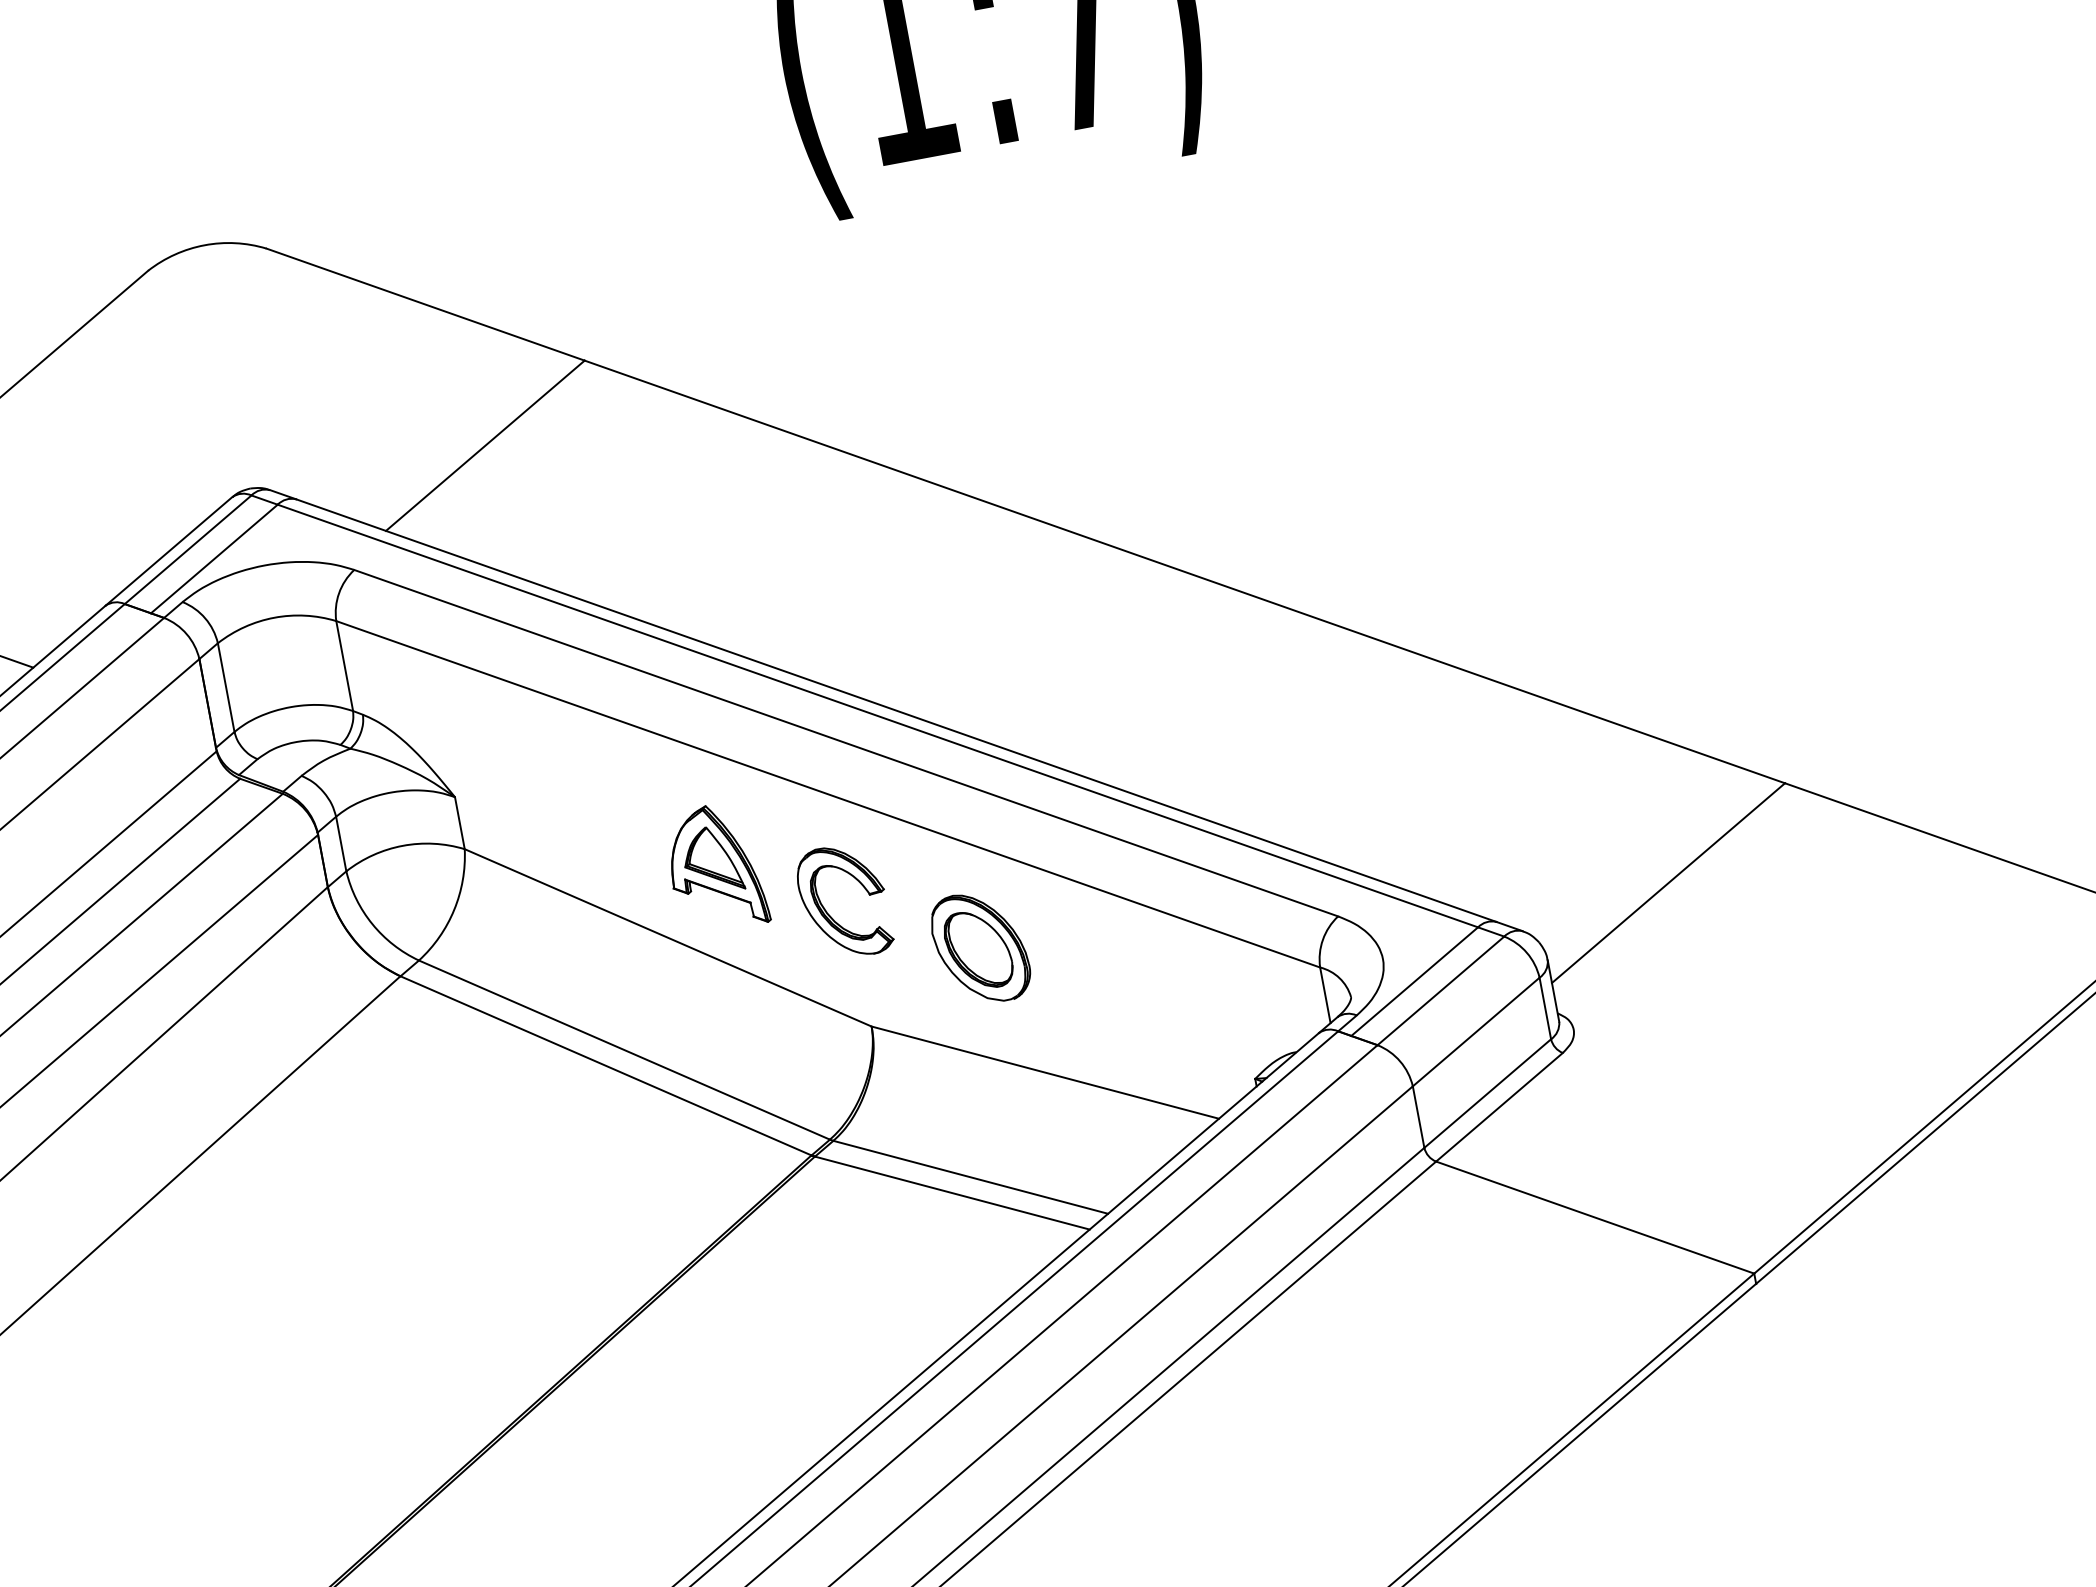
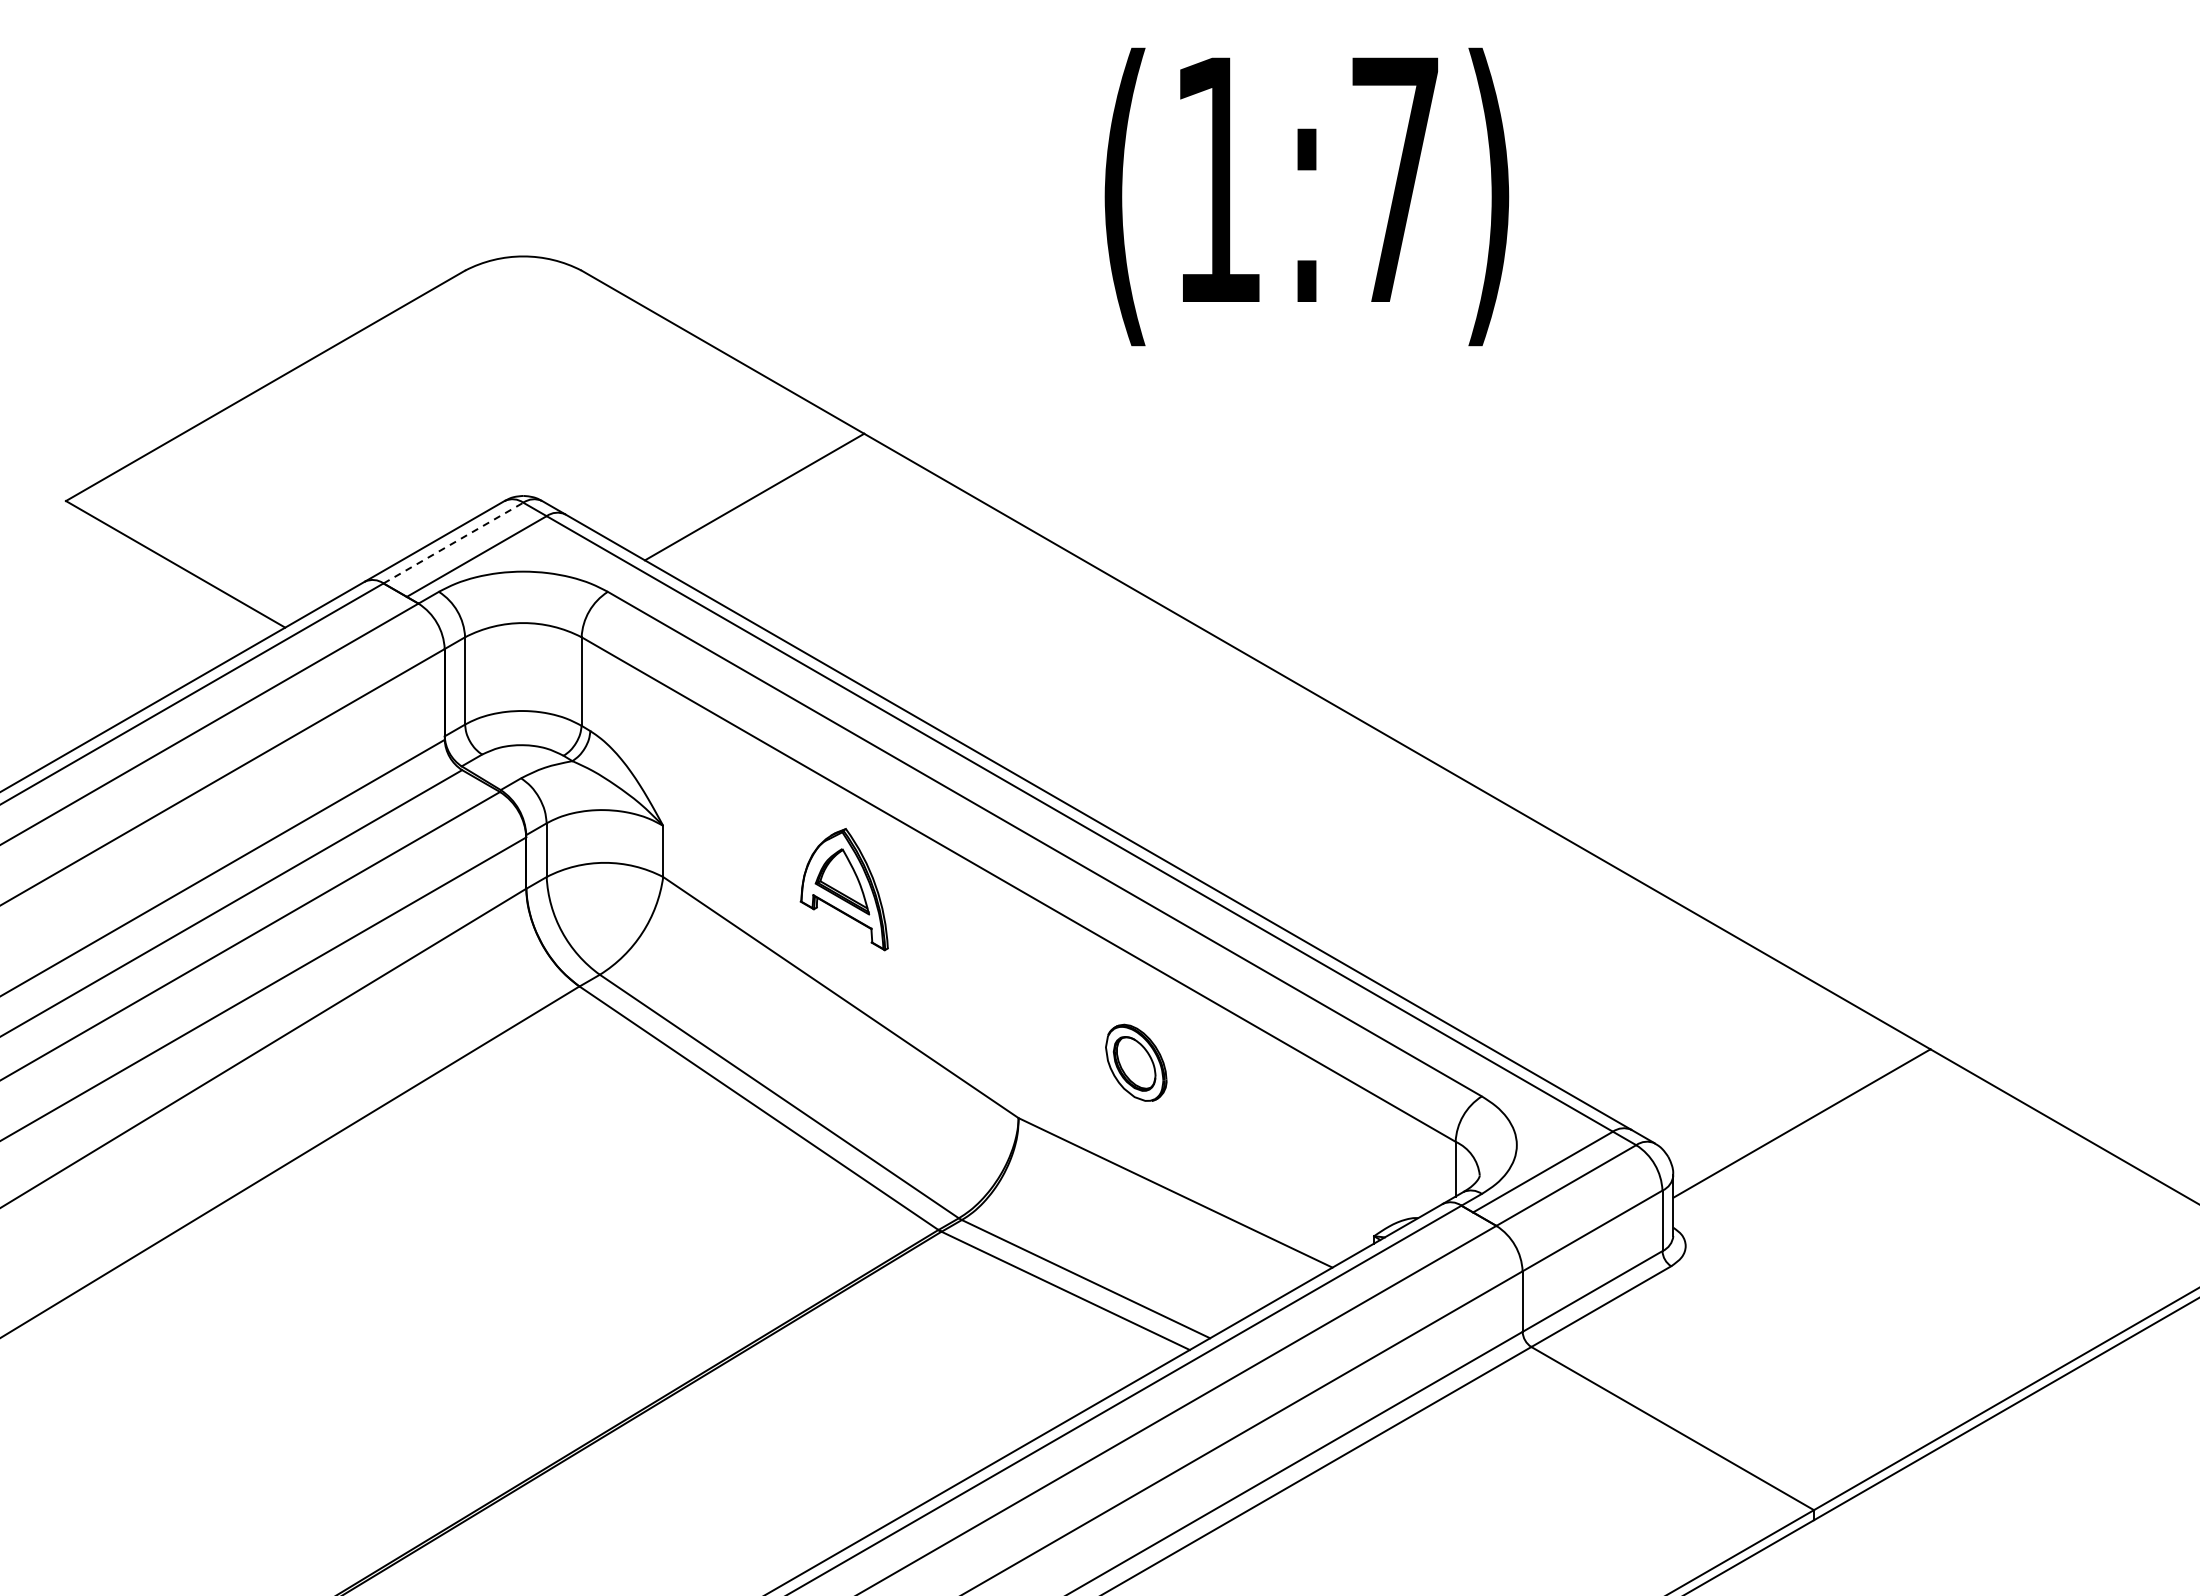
line: (188, 550) -> (453, 543), solid -> dashed
part: (714, 868) -> (843, 889), moved
part: (829, 913) -> (998, 1003), removed
part: (980, 947) -> (1136, 1062), size x0.7

